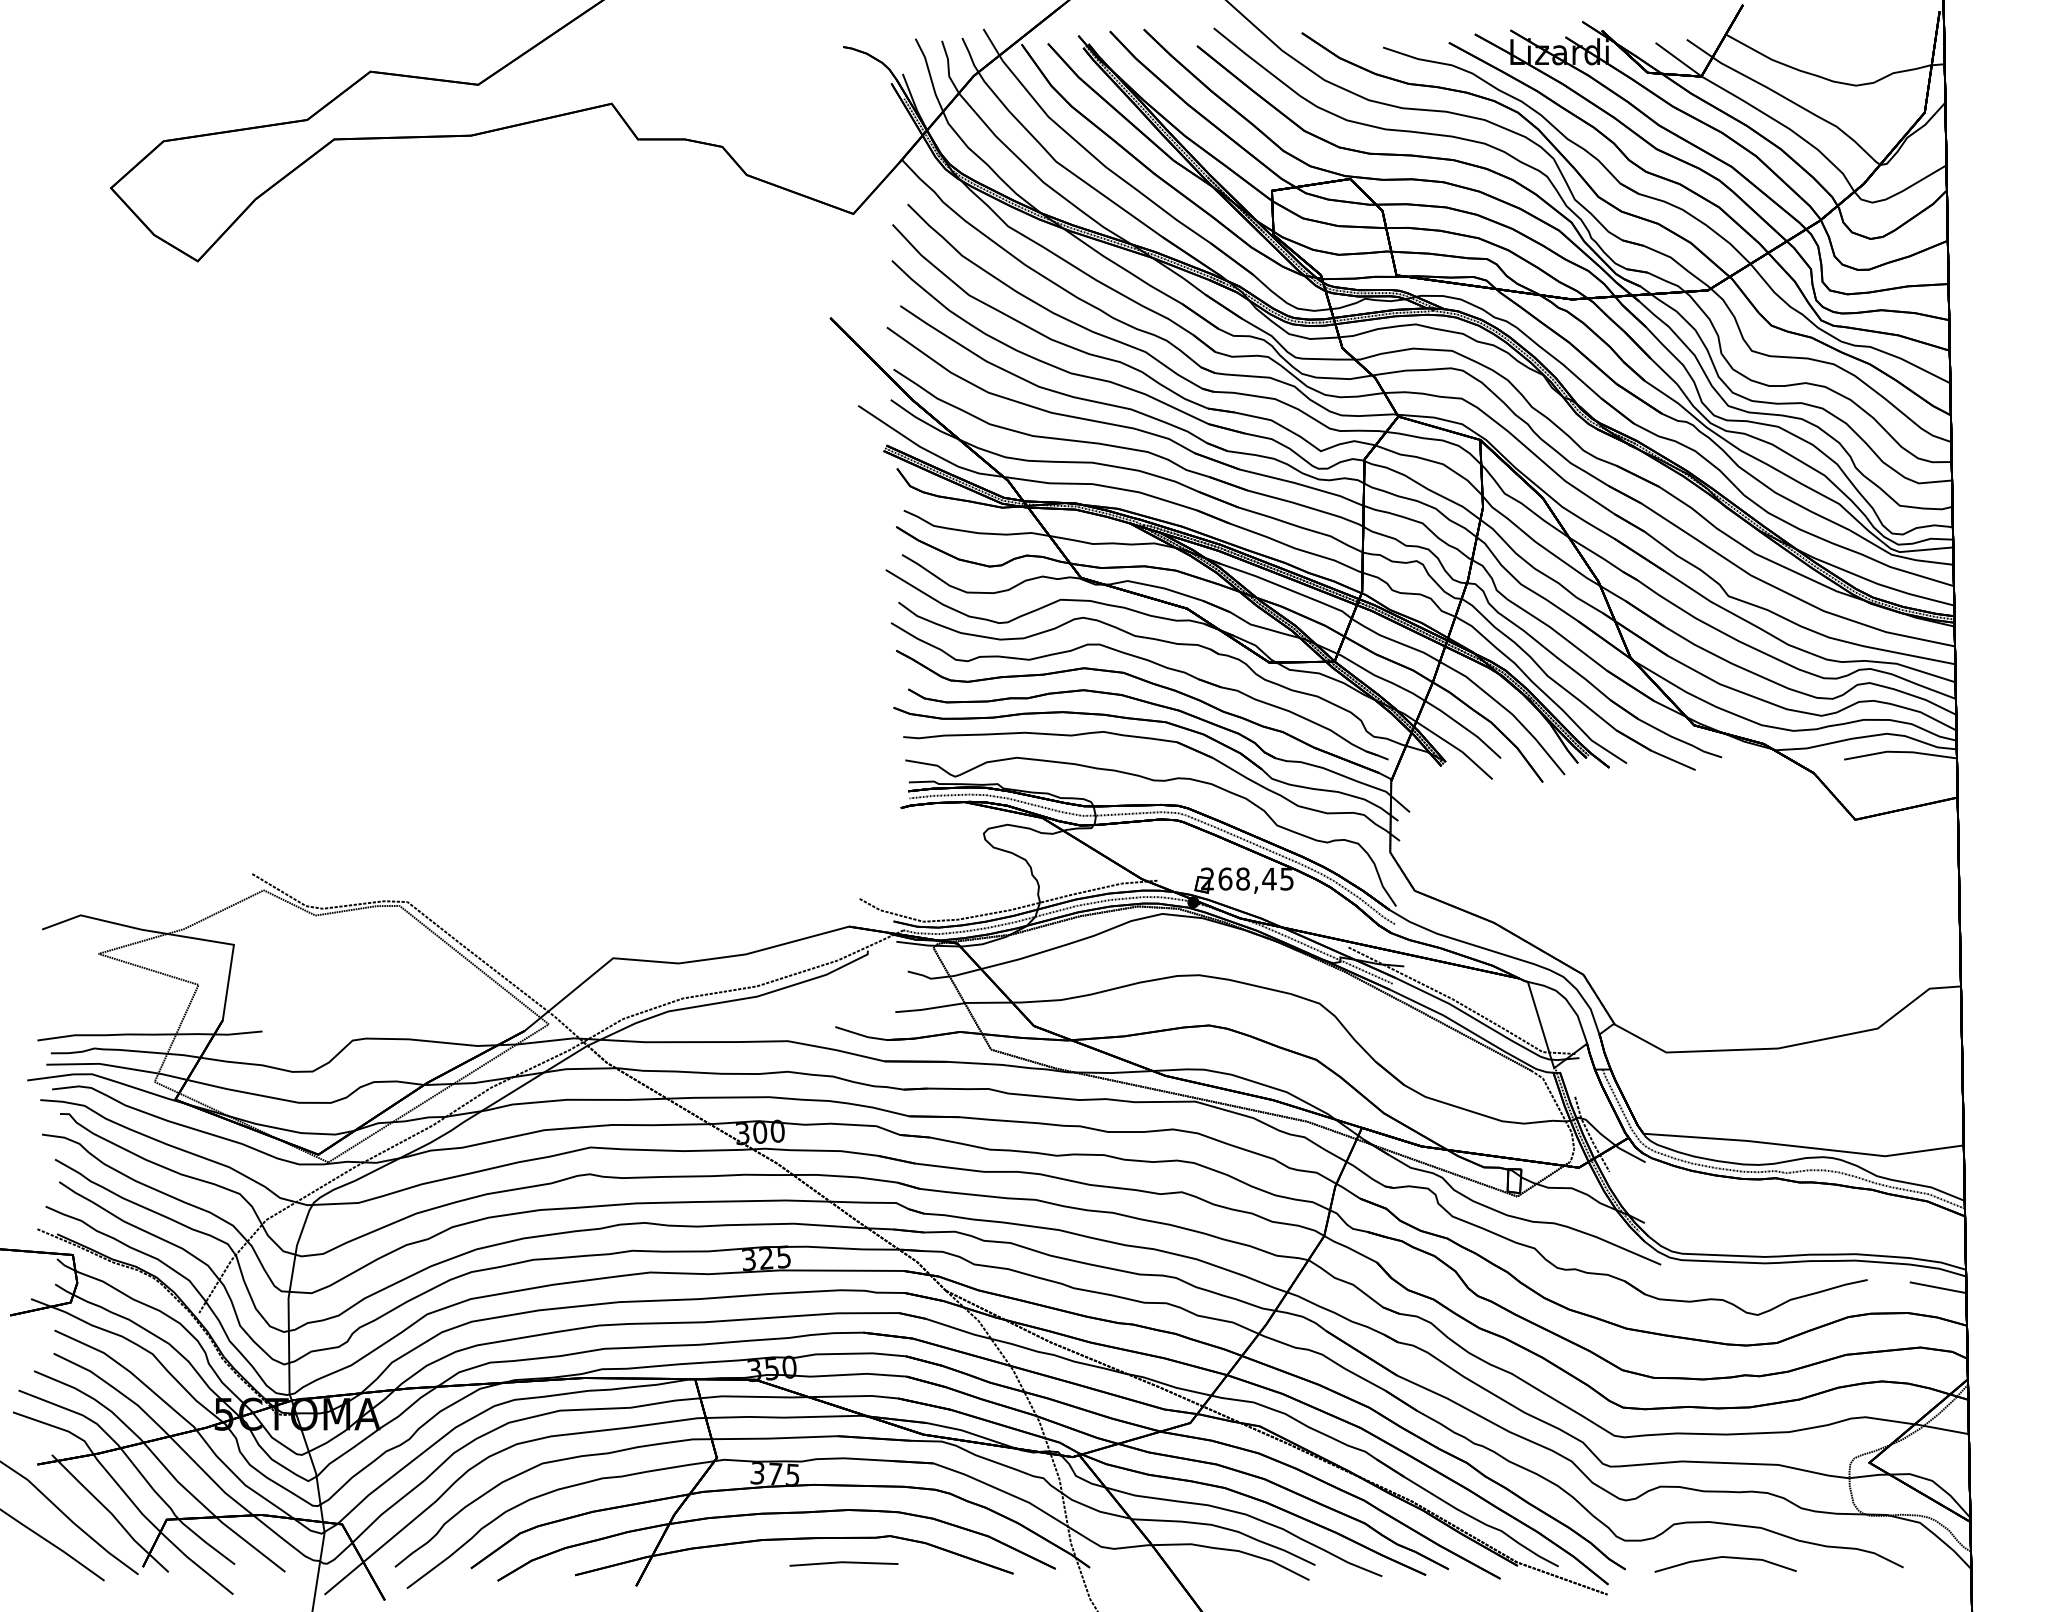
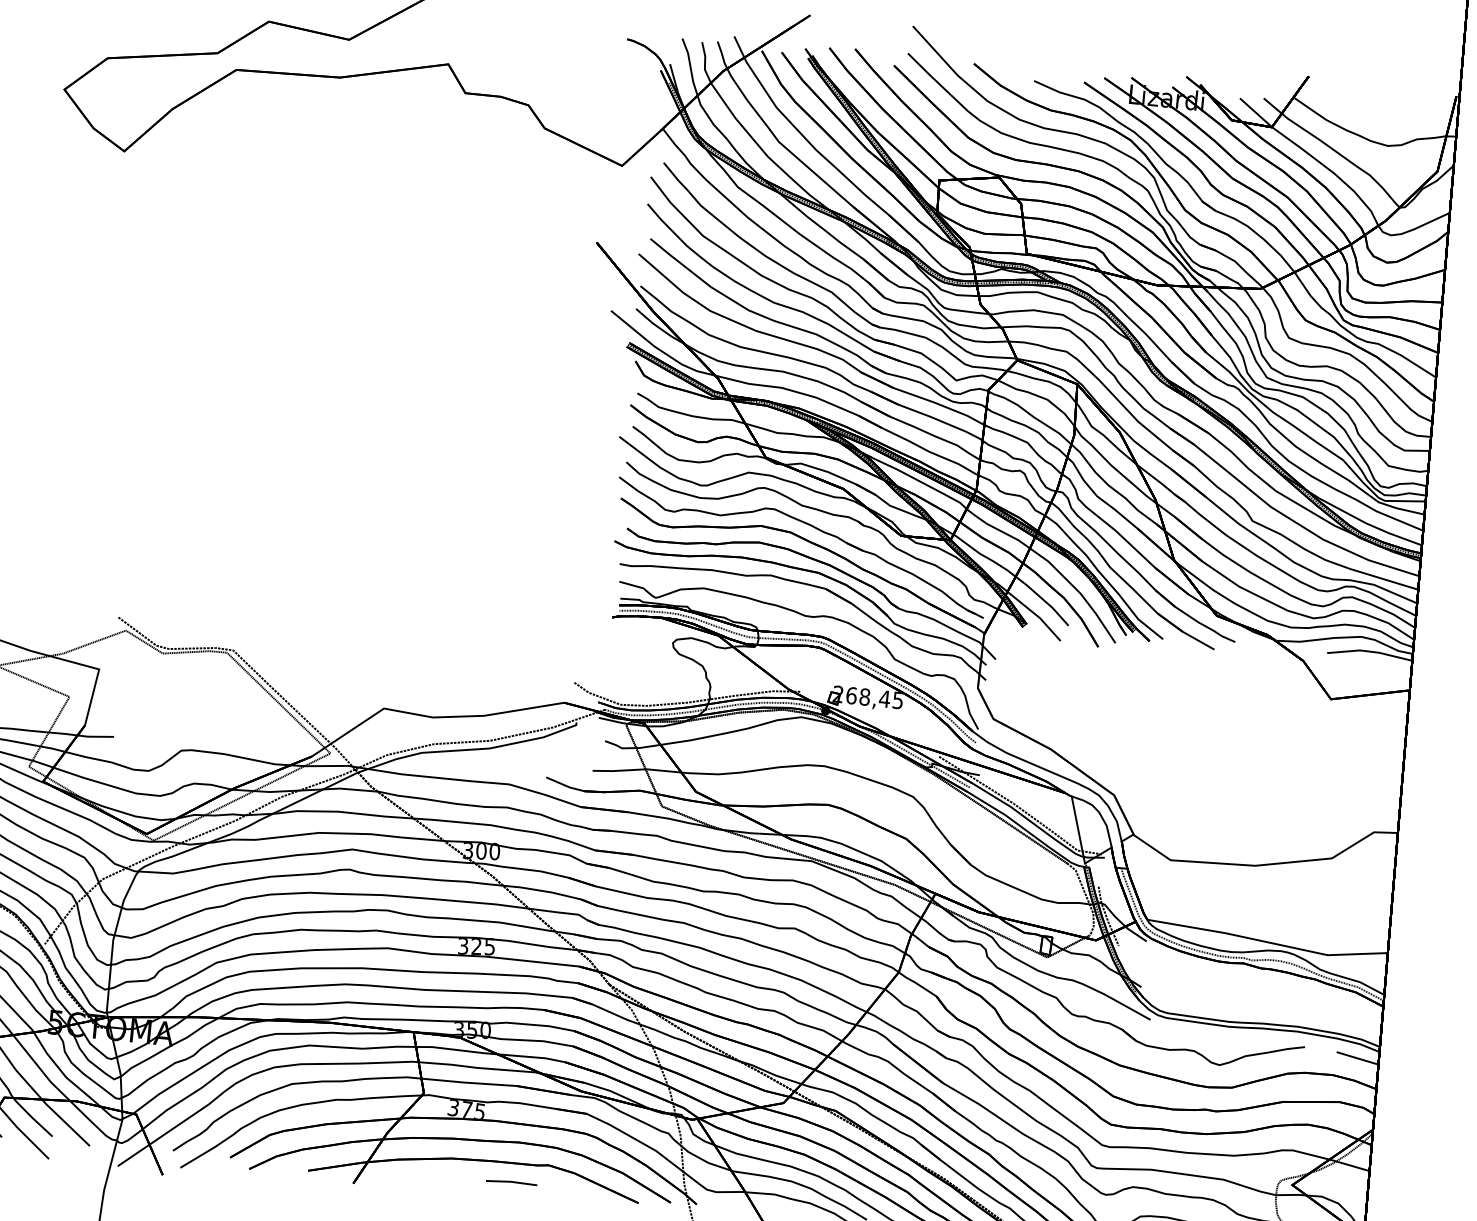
part: (843, 1563) -> (511, 1182), size x0.62

